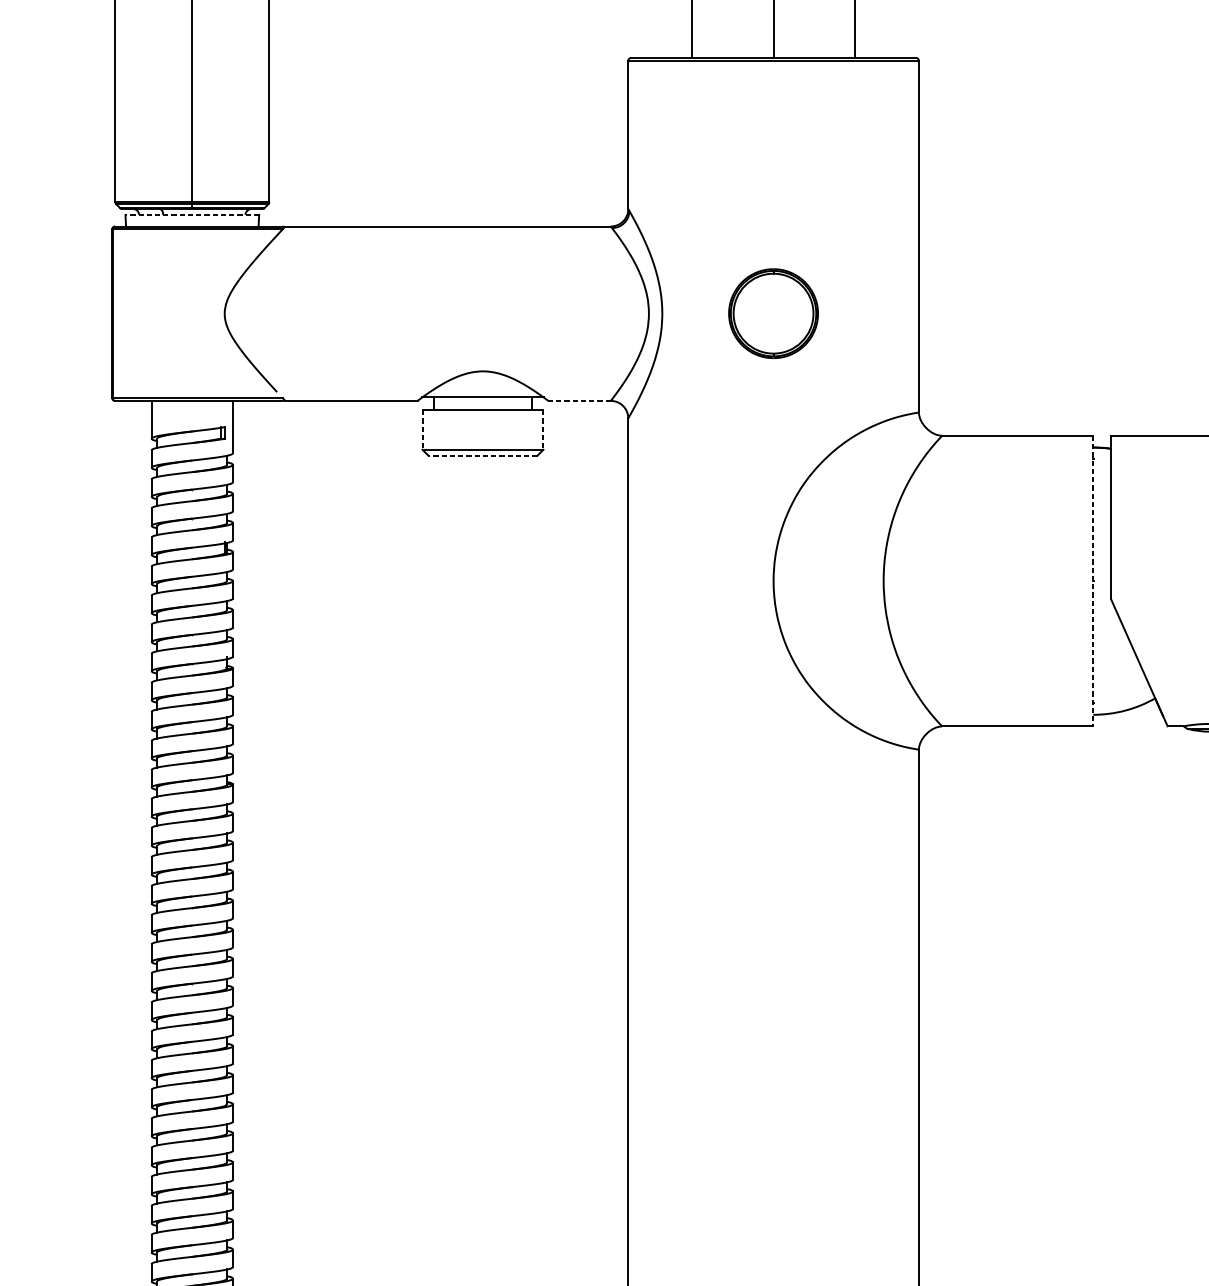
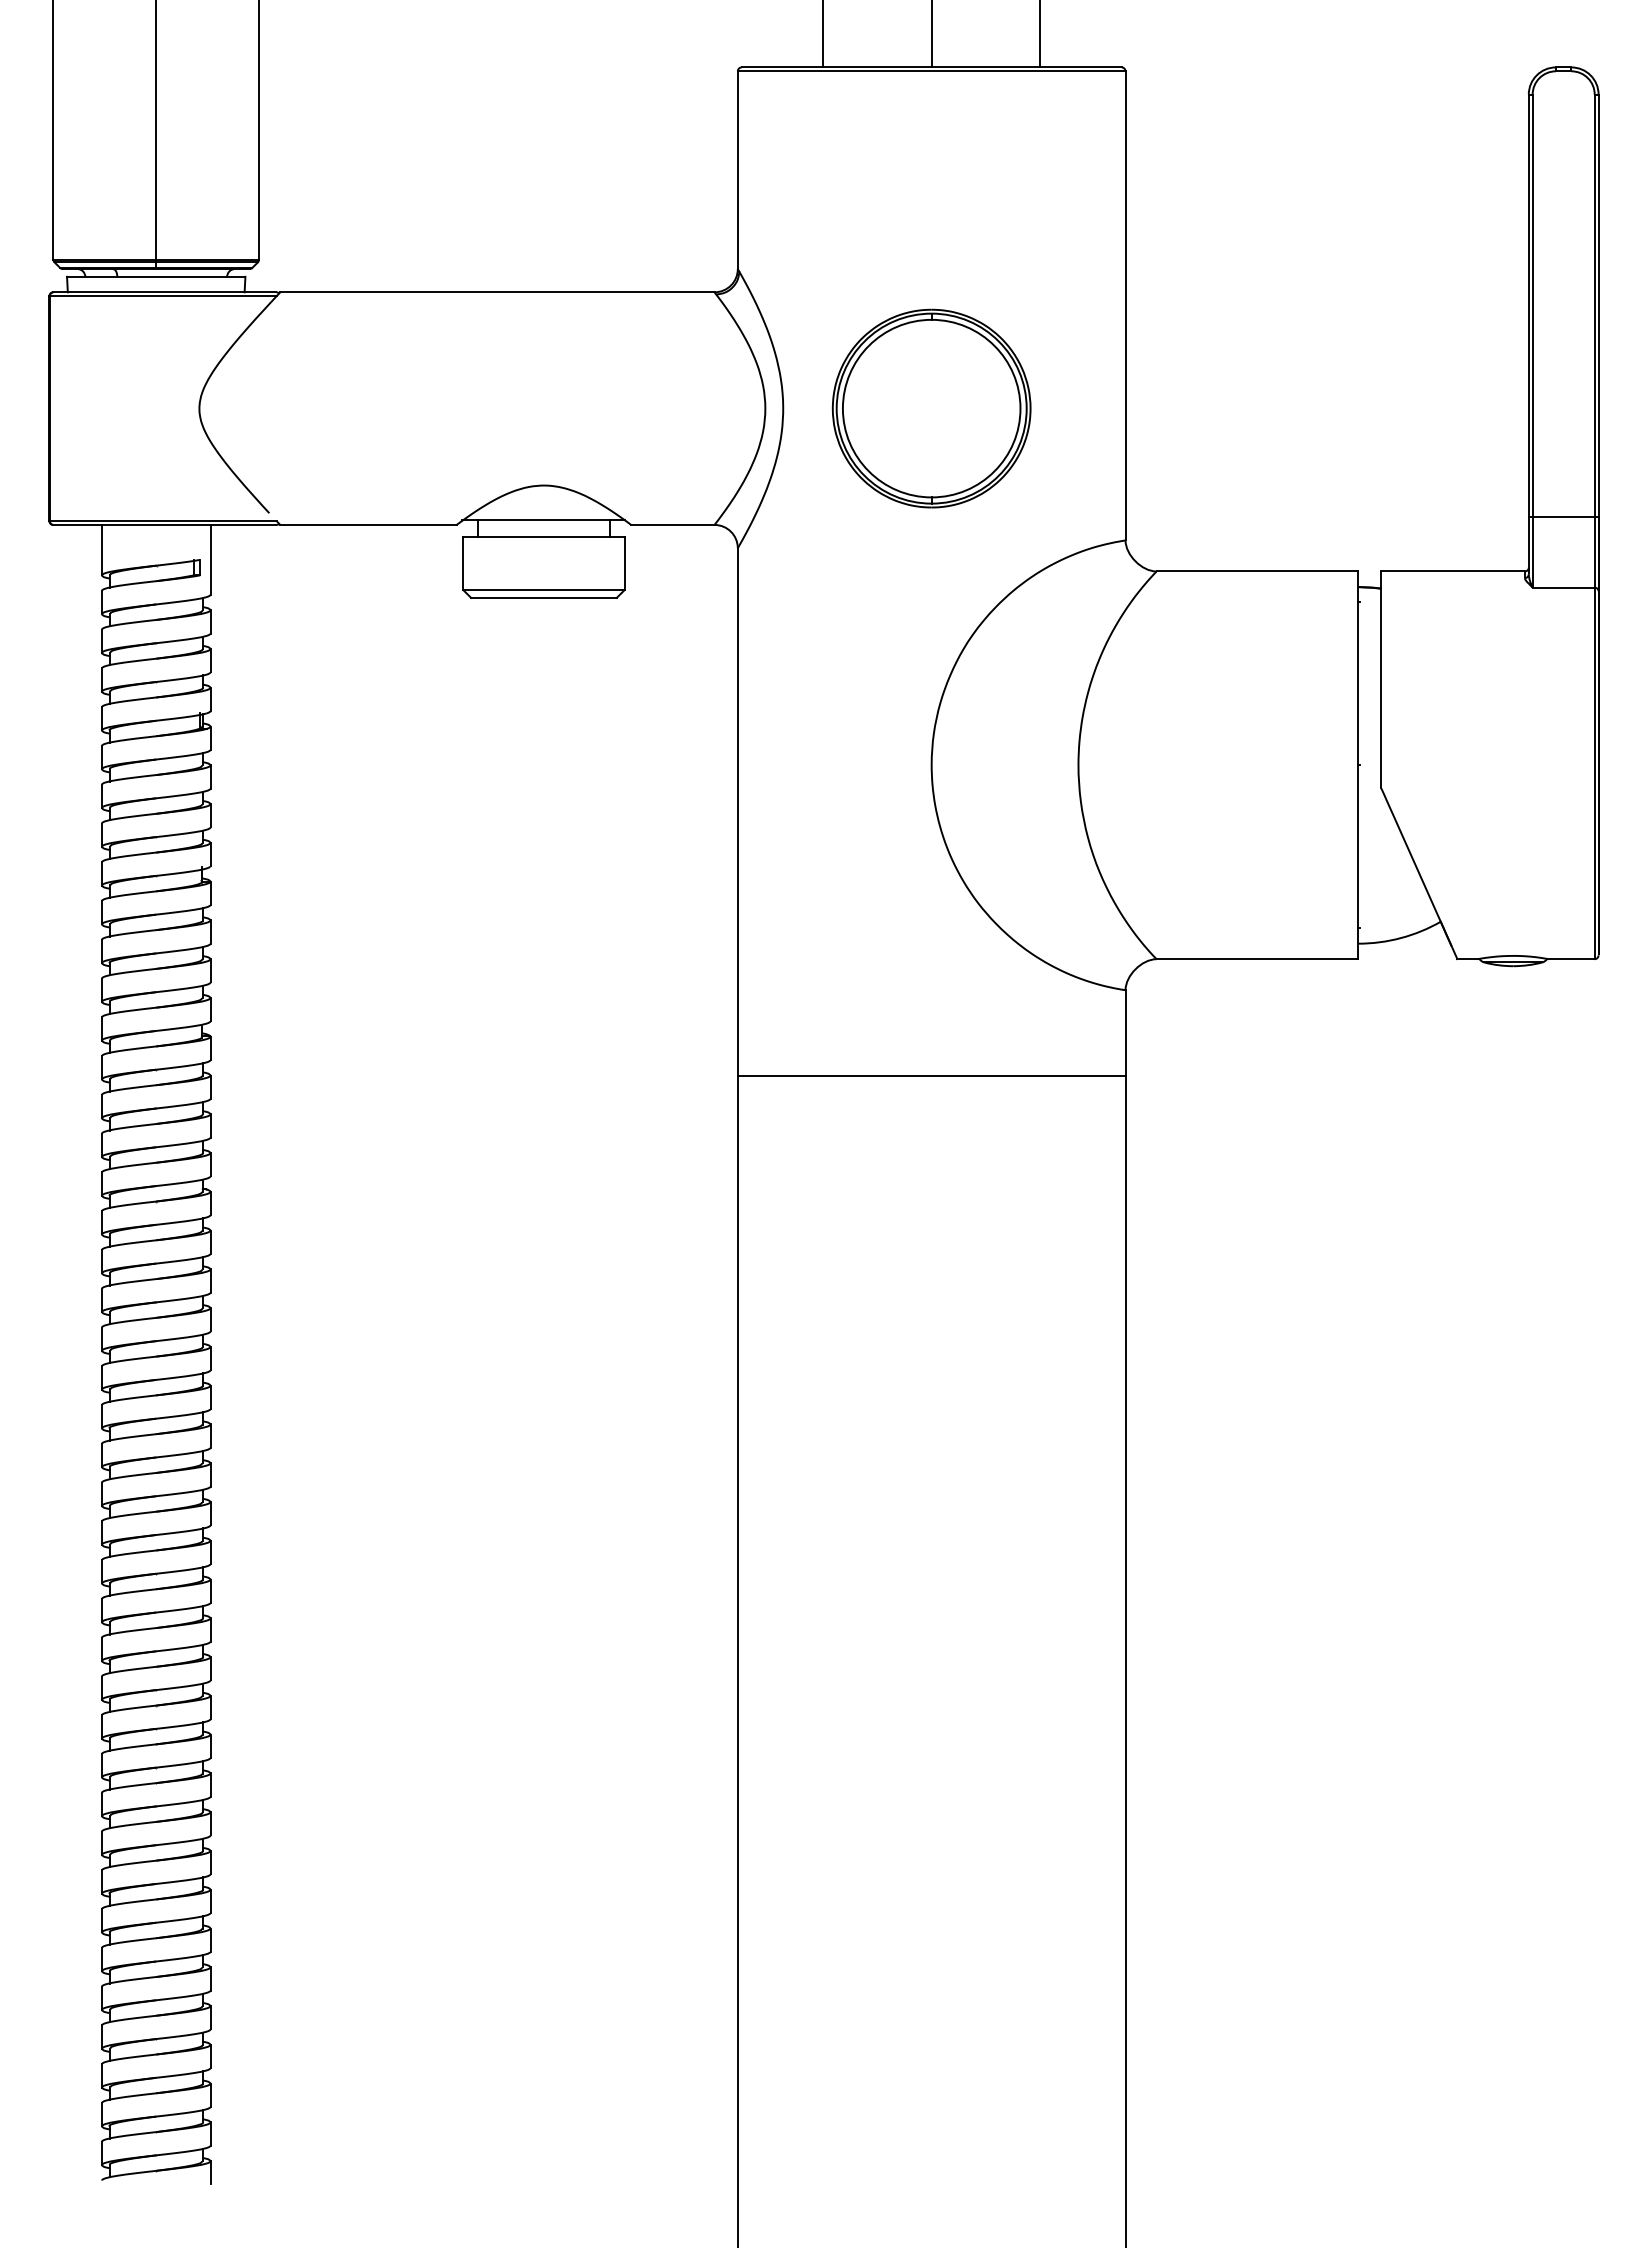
line: (191, 214) -> (155, 276), dashed -> solid
part: (773, 313) -> (931, 408), size x1.67
line: (579, 400) -> (672, 524), dashed -> solid
line: (422, 430) -> (463, 564), dashed -> solid
line: (543, 430) -> (624, 564), dashed -> solid
line: (482, 455) -> (543, 597), dashed -> solid
line: (1093, 581) -> (1358, 765), dashed -> solid
line: (773, 813) -> (931, 1075), added

